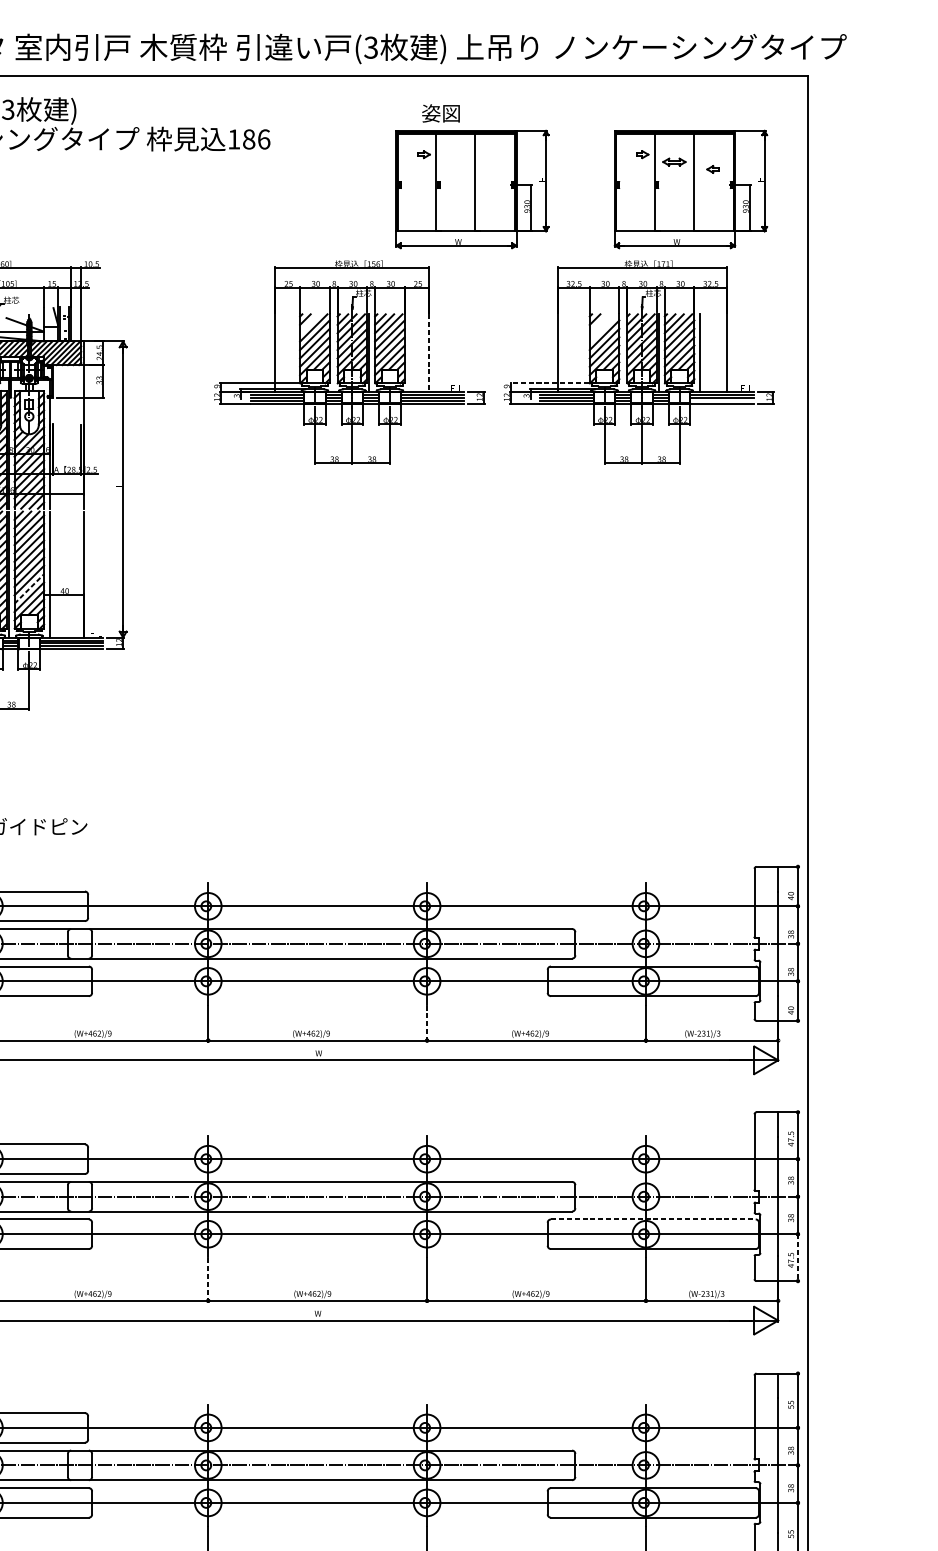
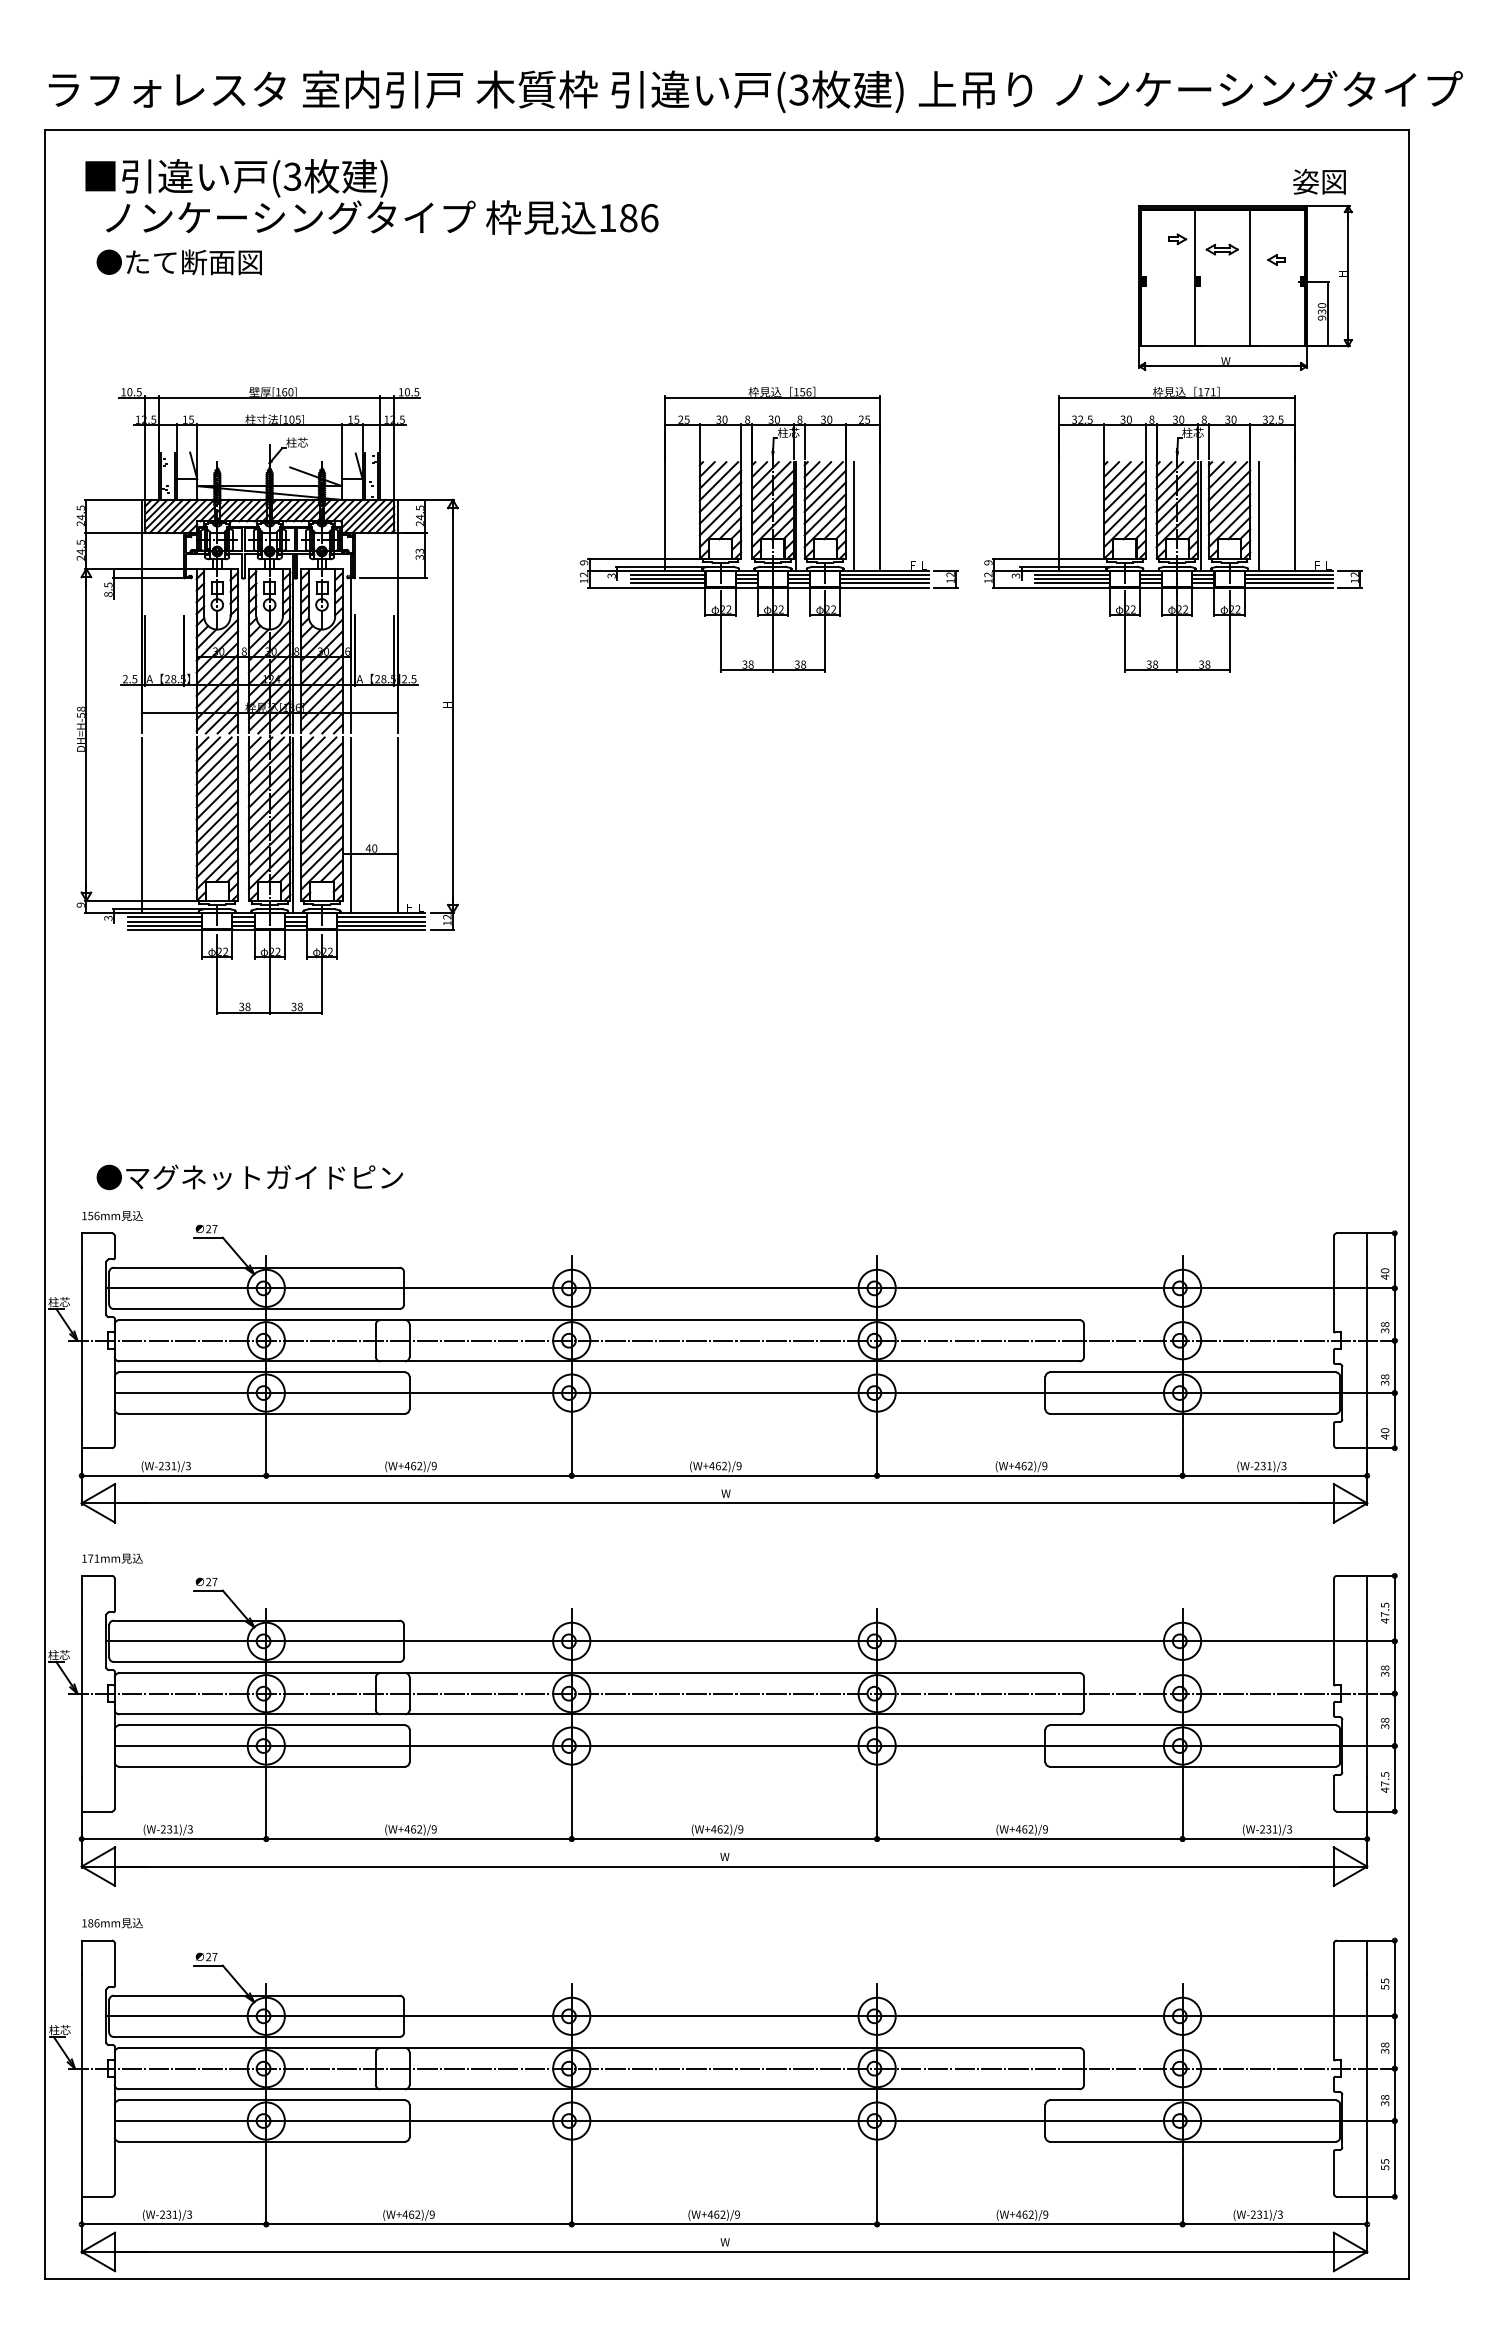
text: (440, 113) -> (1319, 181), moved
part: (472, 189) -> (940, 287), removed
line: (309, 323) -> (712, 475), added
line: (599, 323) -> (1117, 475), added
line: (603, 328) -> (1123, 481), added
line: (410, 353) -> (854, 516), added
line: (429, 353) -> (880, 517), dashed -> solid
line: (549, 383) -> (1047, 558), dashed -> solid
line: (721, 401) -> (1288, 583), added
line: (29, 588) -> (322, 845), dashed -> solid
line: (427, 1023) -> (877, 1452), dashed -> solid
line: (653, 1219) -> (1192, 1725), dashed -> solid
line: (797, 1257) -> (1394, 1778), dashed -> solid
line: (208, 1280) -> (571, 1810), dashed -> solid

